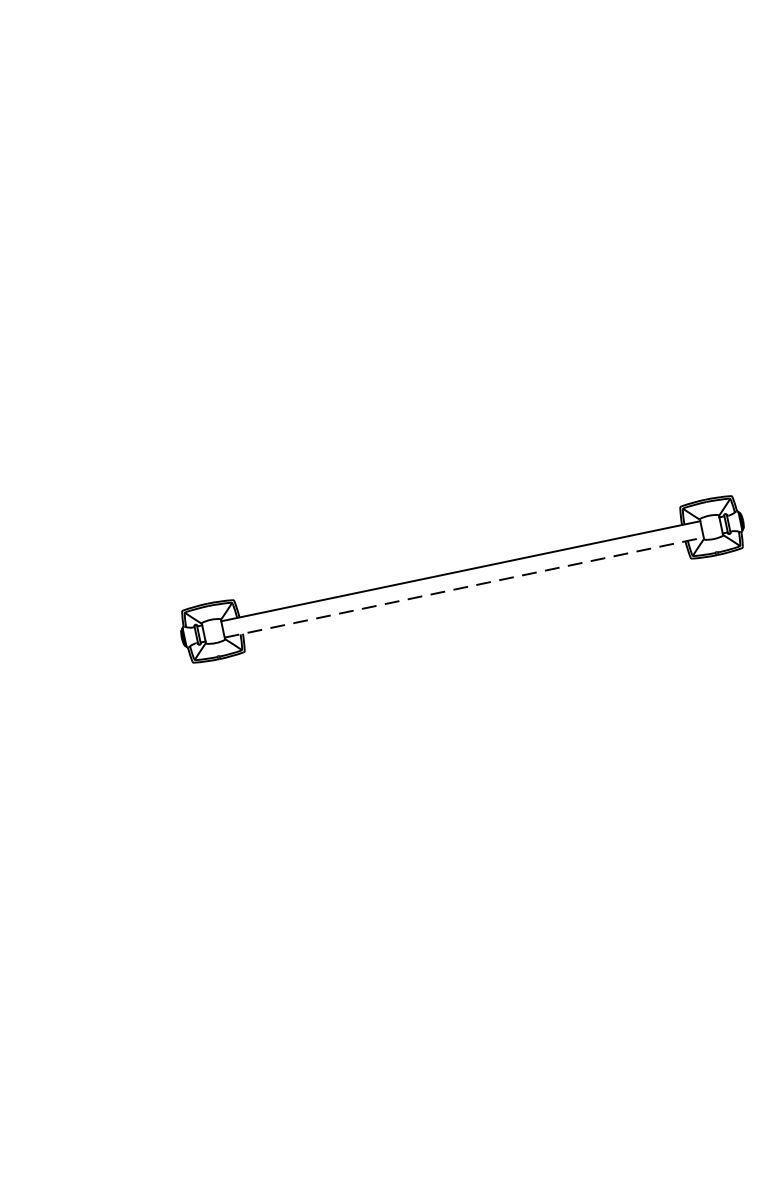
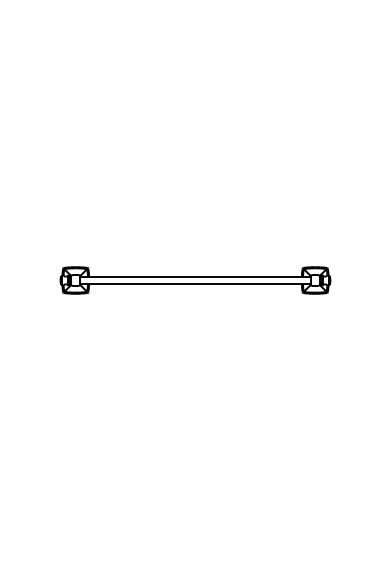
line: (464, 587) -> (195, 284), dashed -> solid

